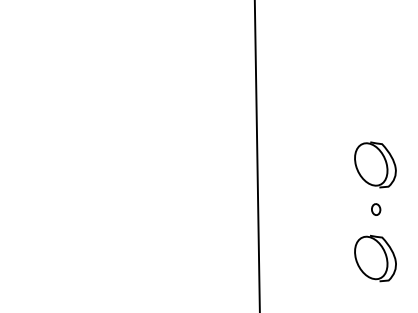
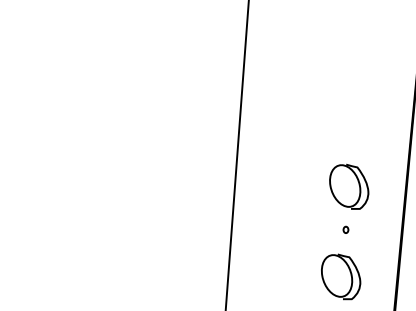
part: (375, 209) -> (345, 229), size x0.6

